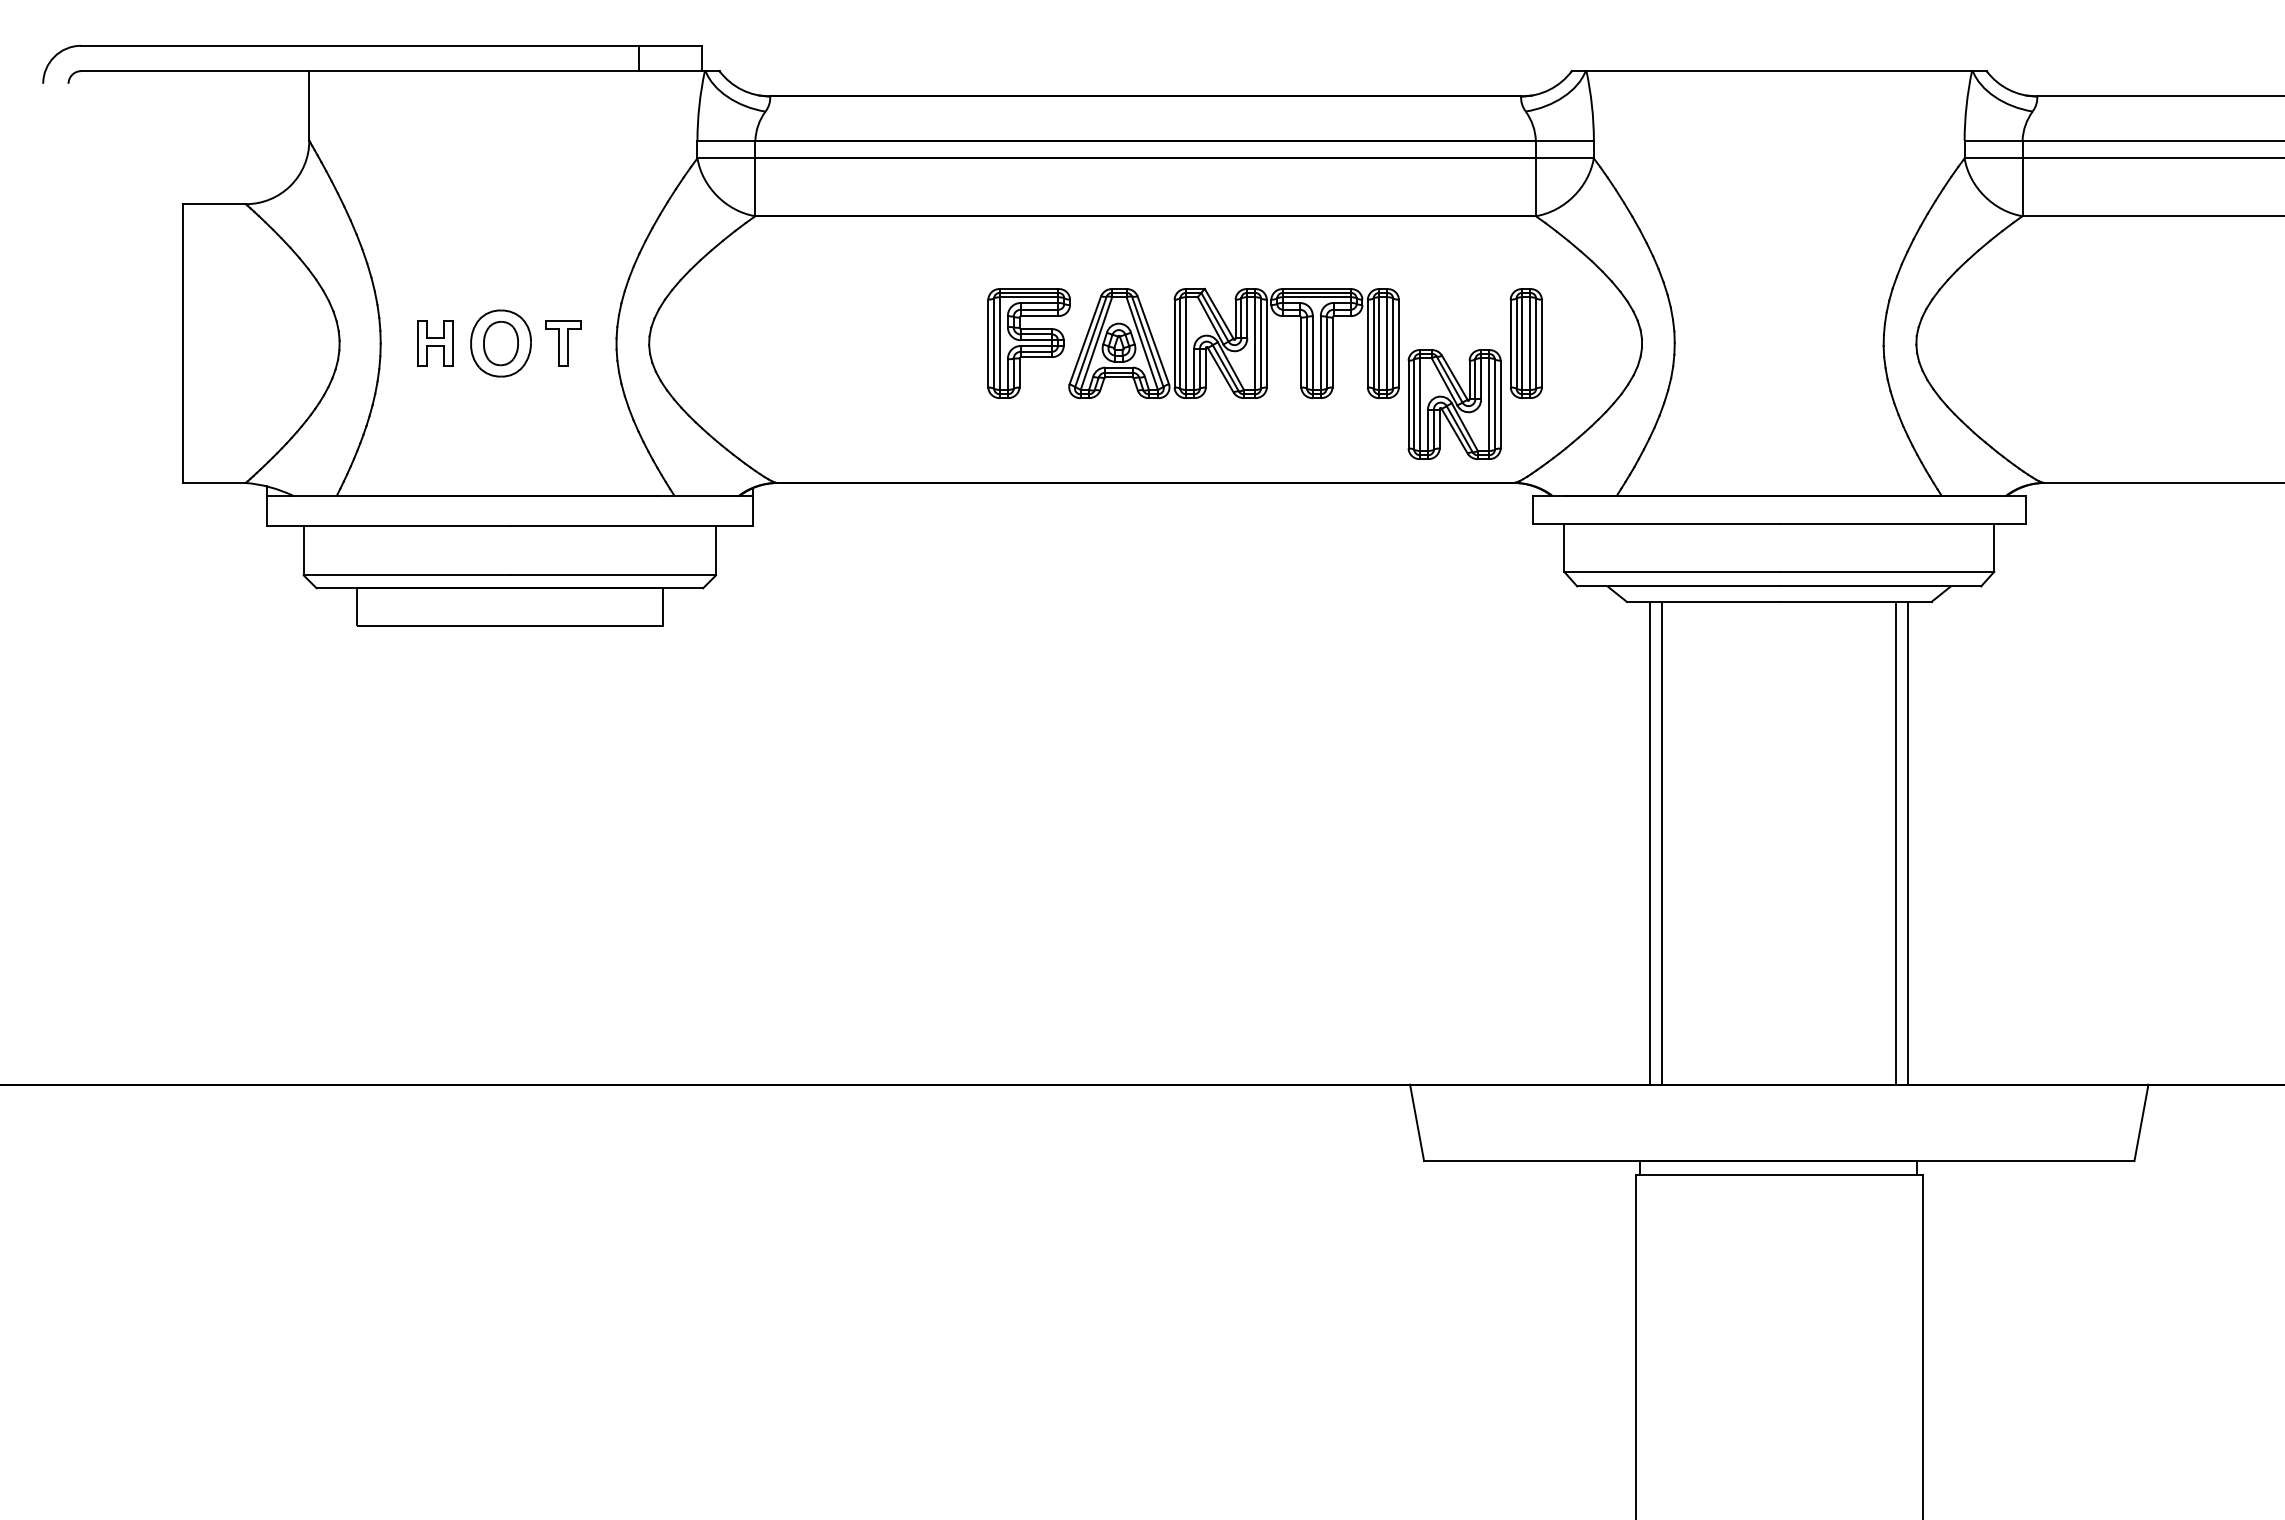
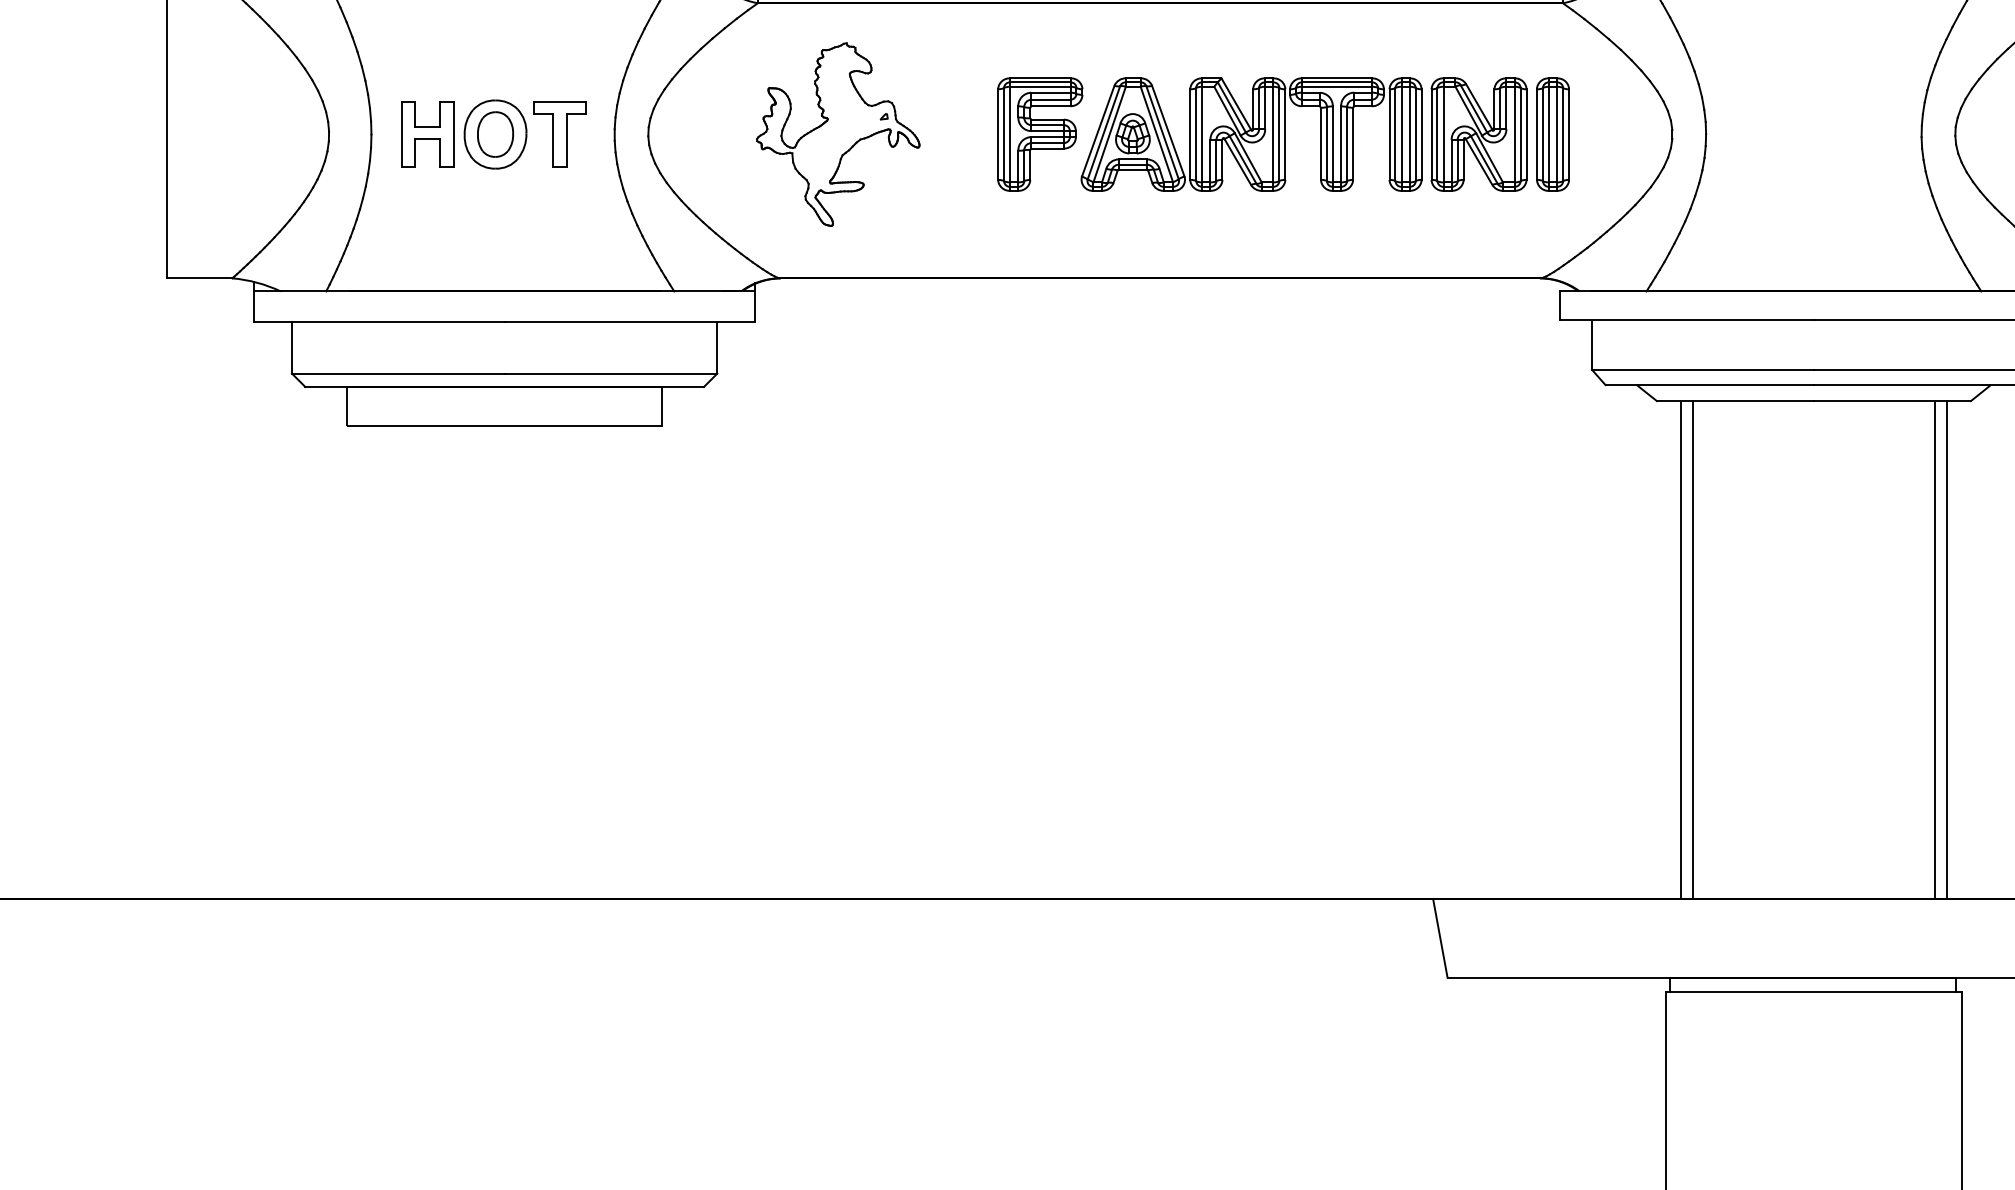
part: (434, 343) -> (426, 134), size x1.43
part: (563, 343) -> (559, 134), size x1.43
part: (833, 343) -> (838, 134), added
part: (1454, 404) -> (1478, 134), moved

